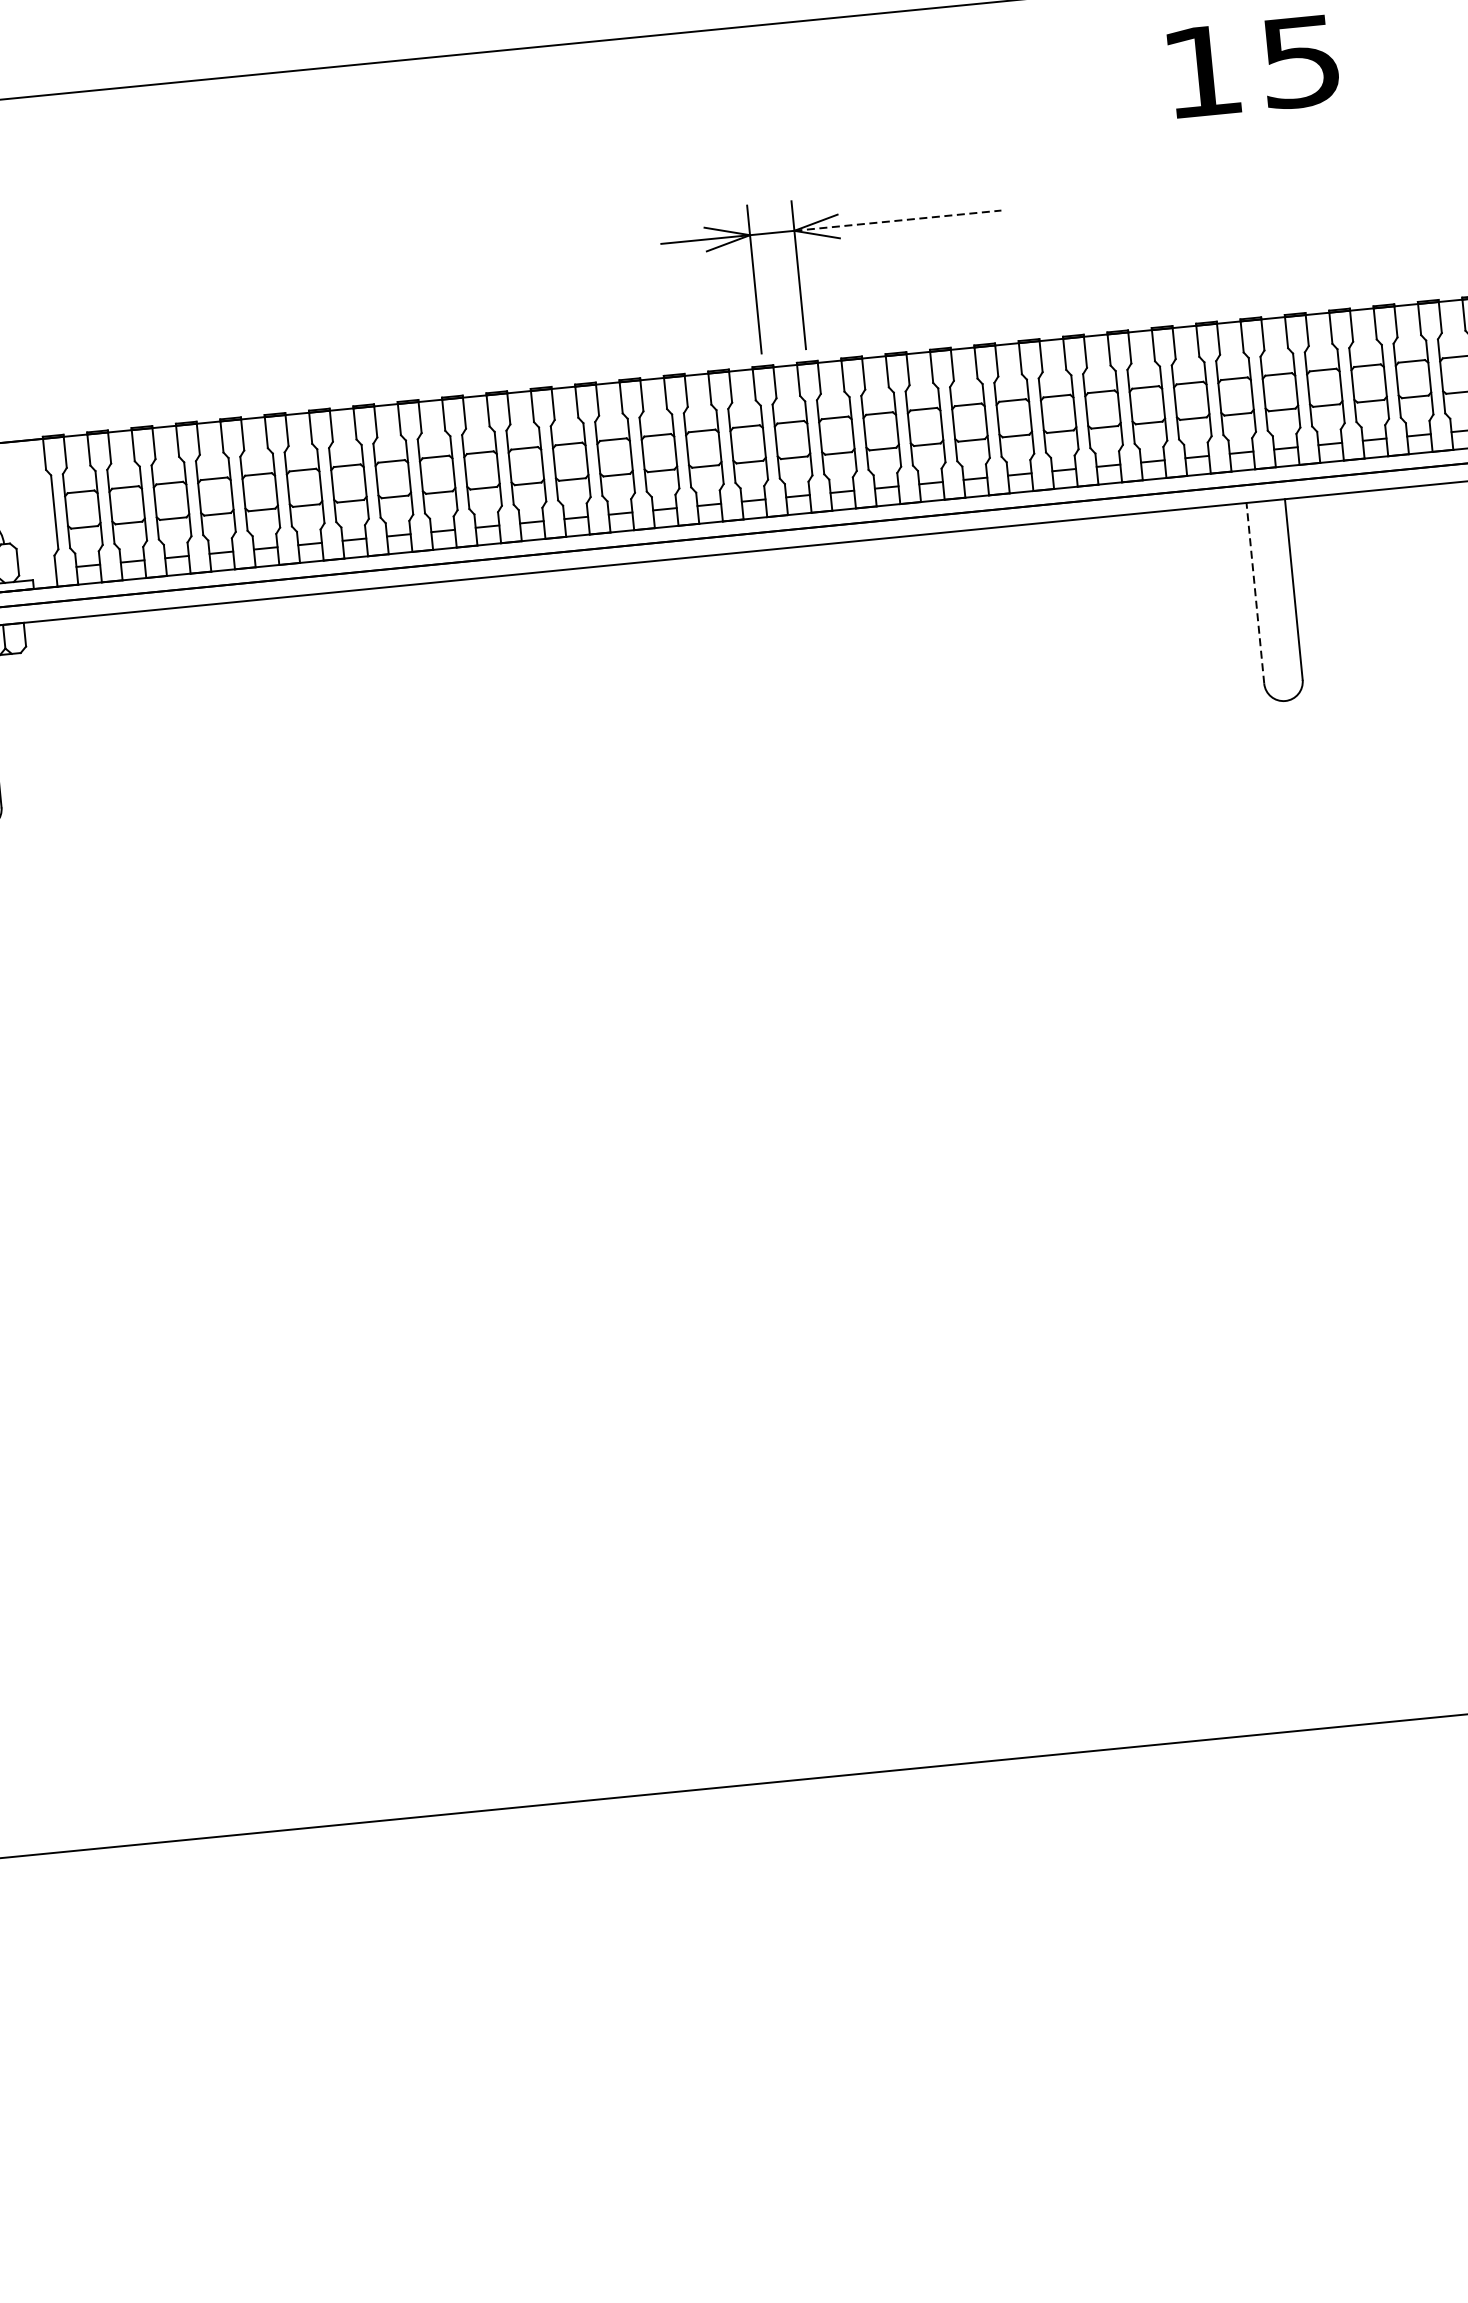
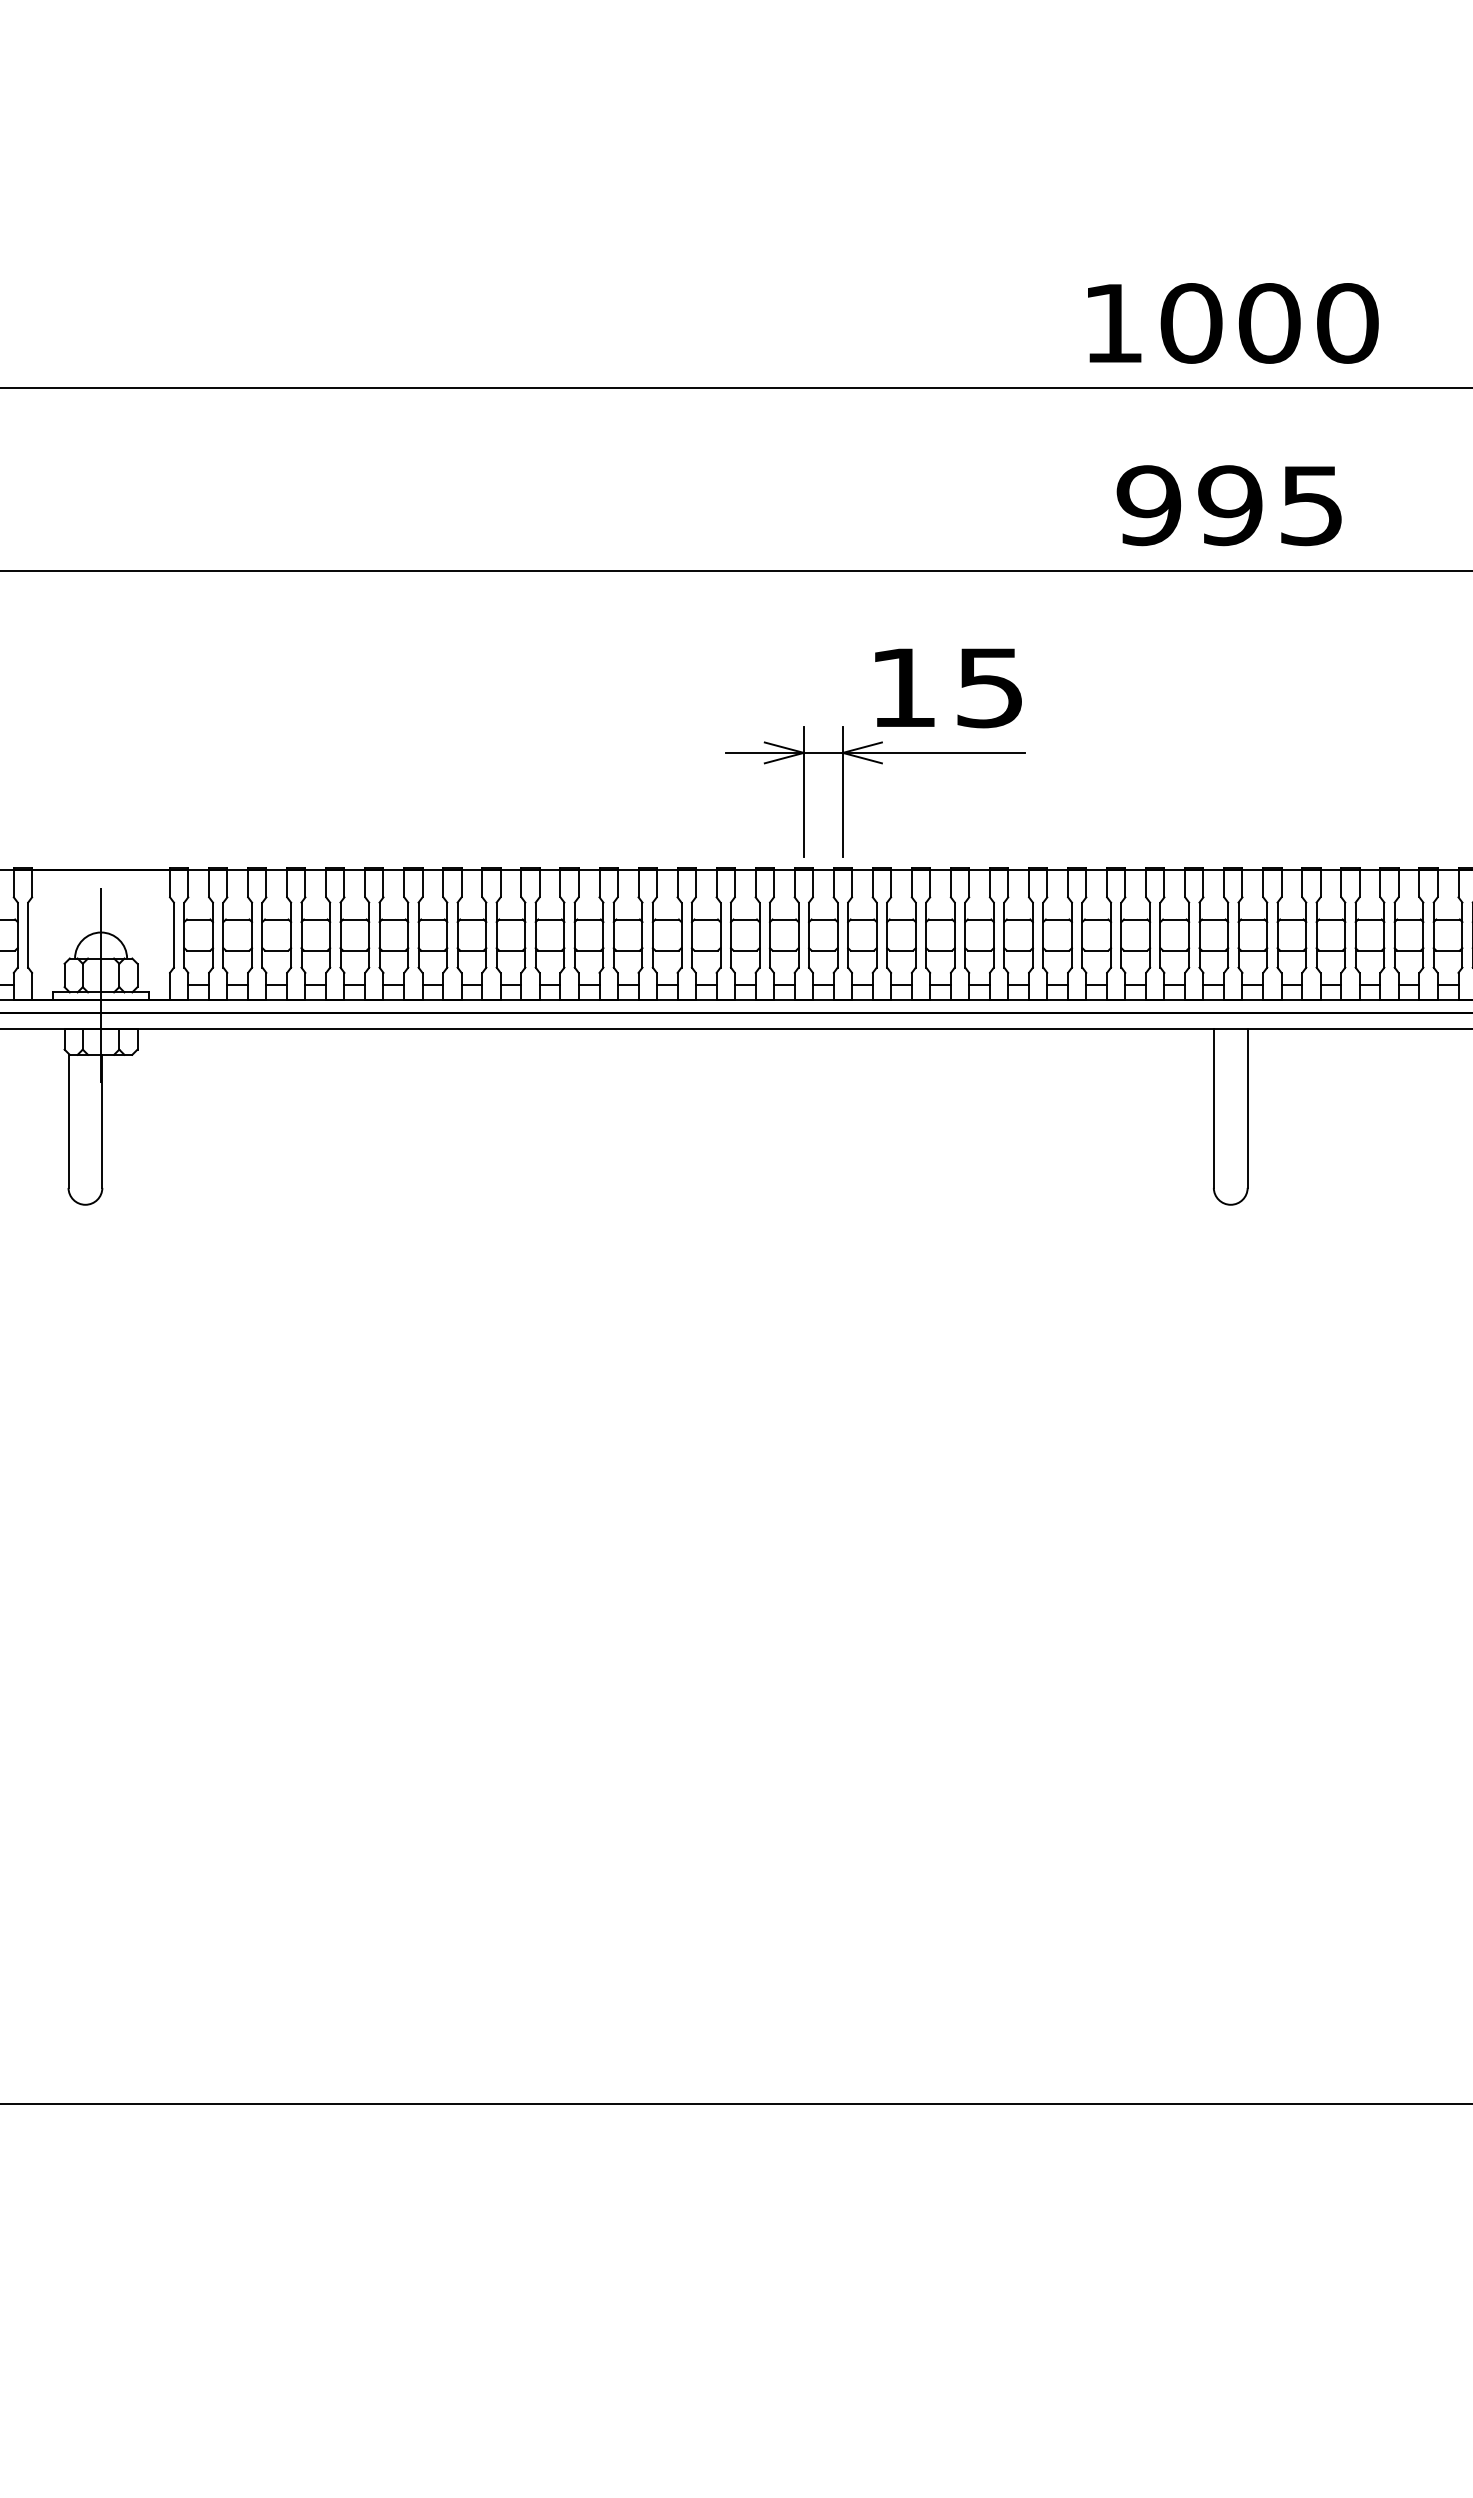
text: (1253, 67) -> (948, 688), moved
line: (898, 220) -> (934, 752), dashed -> solid
line: (1255, 593) -> (1213, 1108), dashed -> solid

